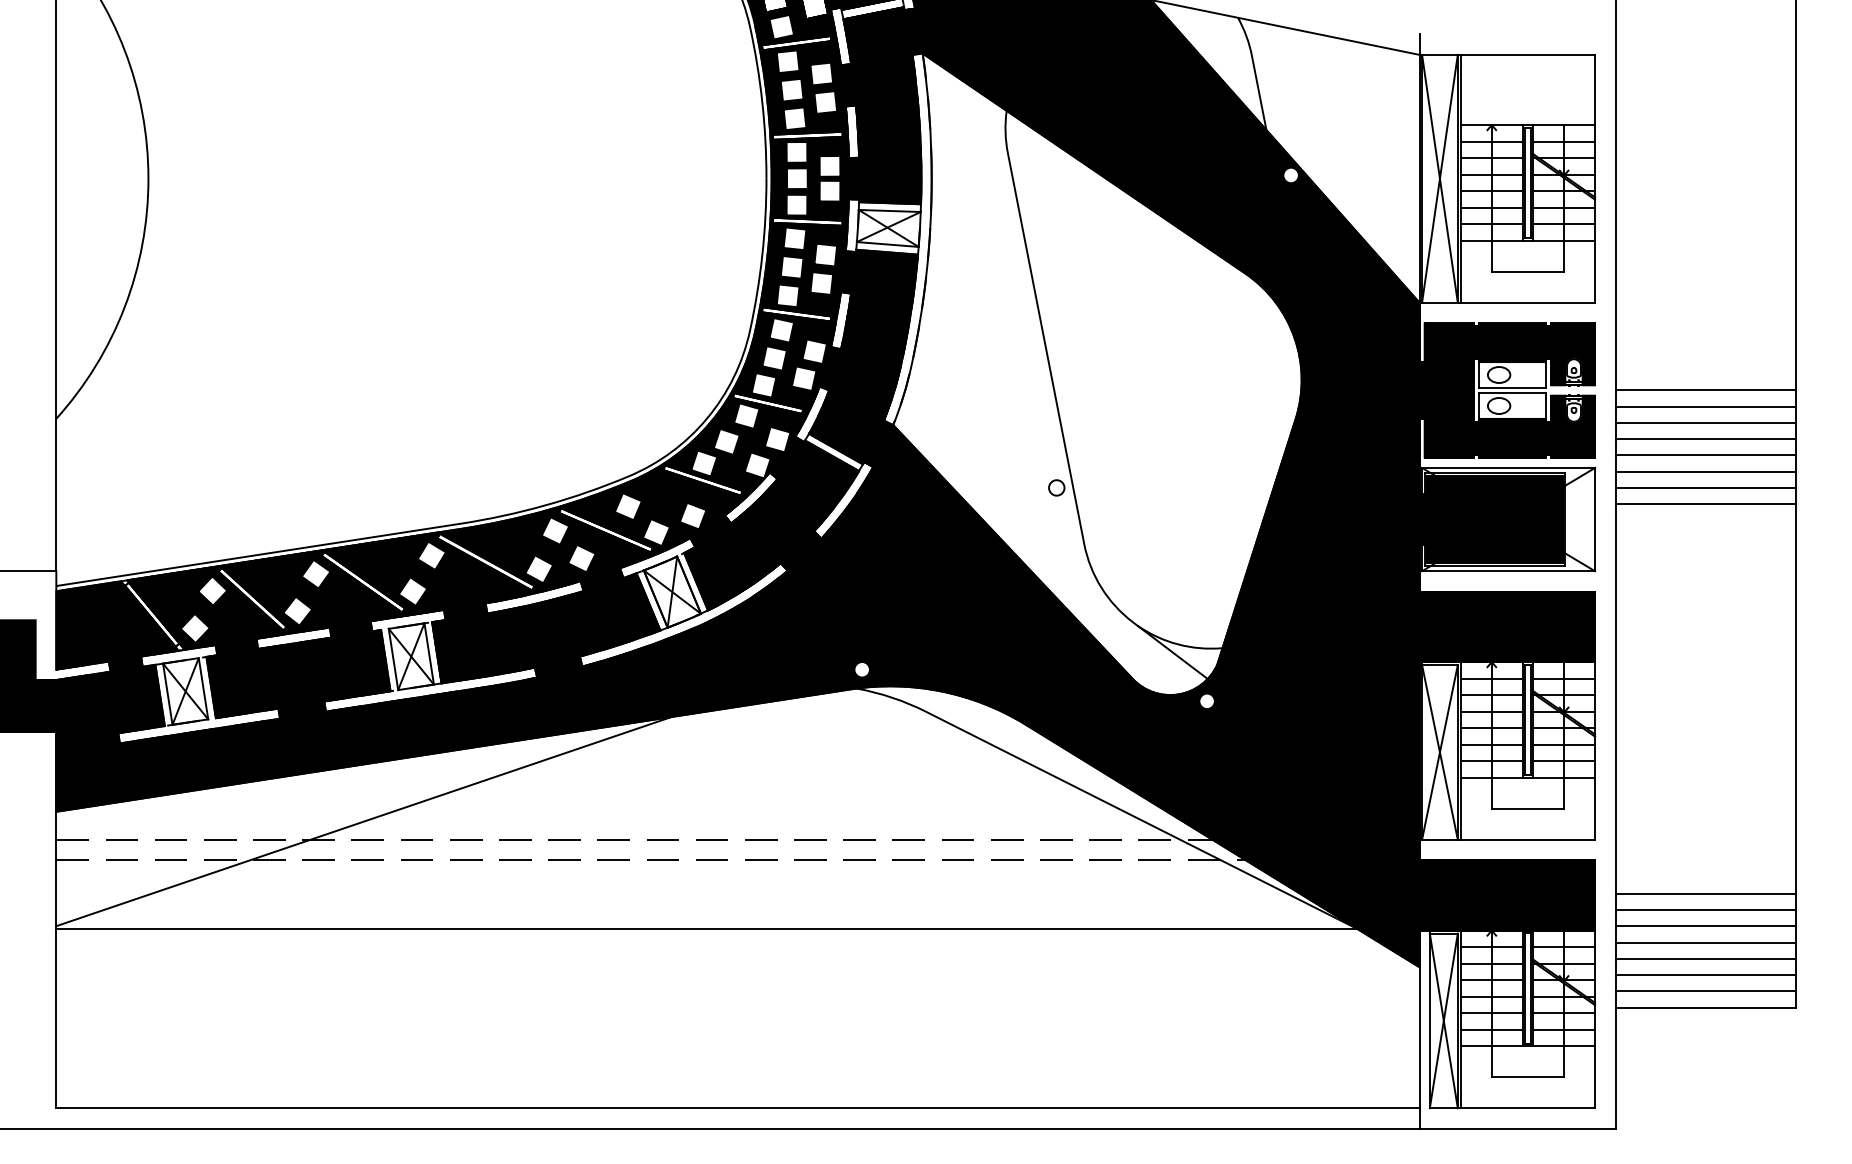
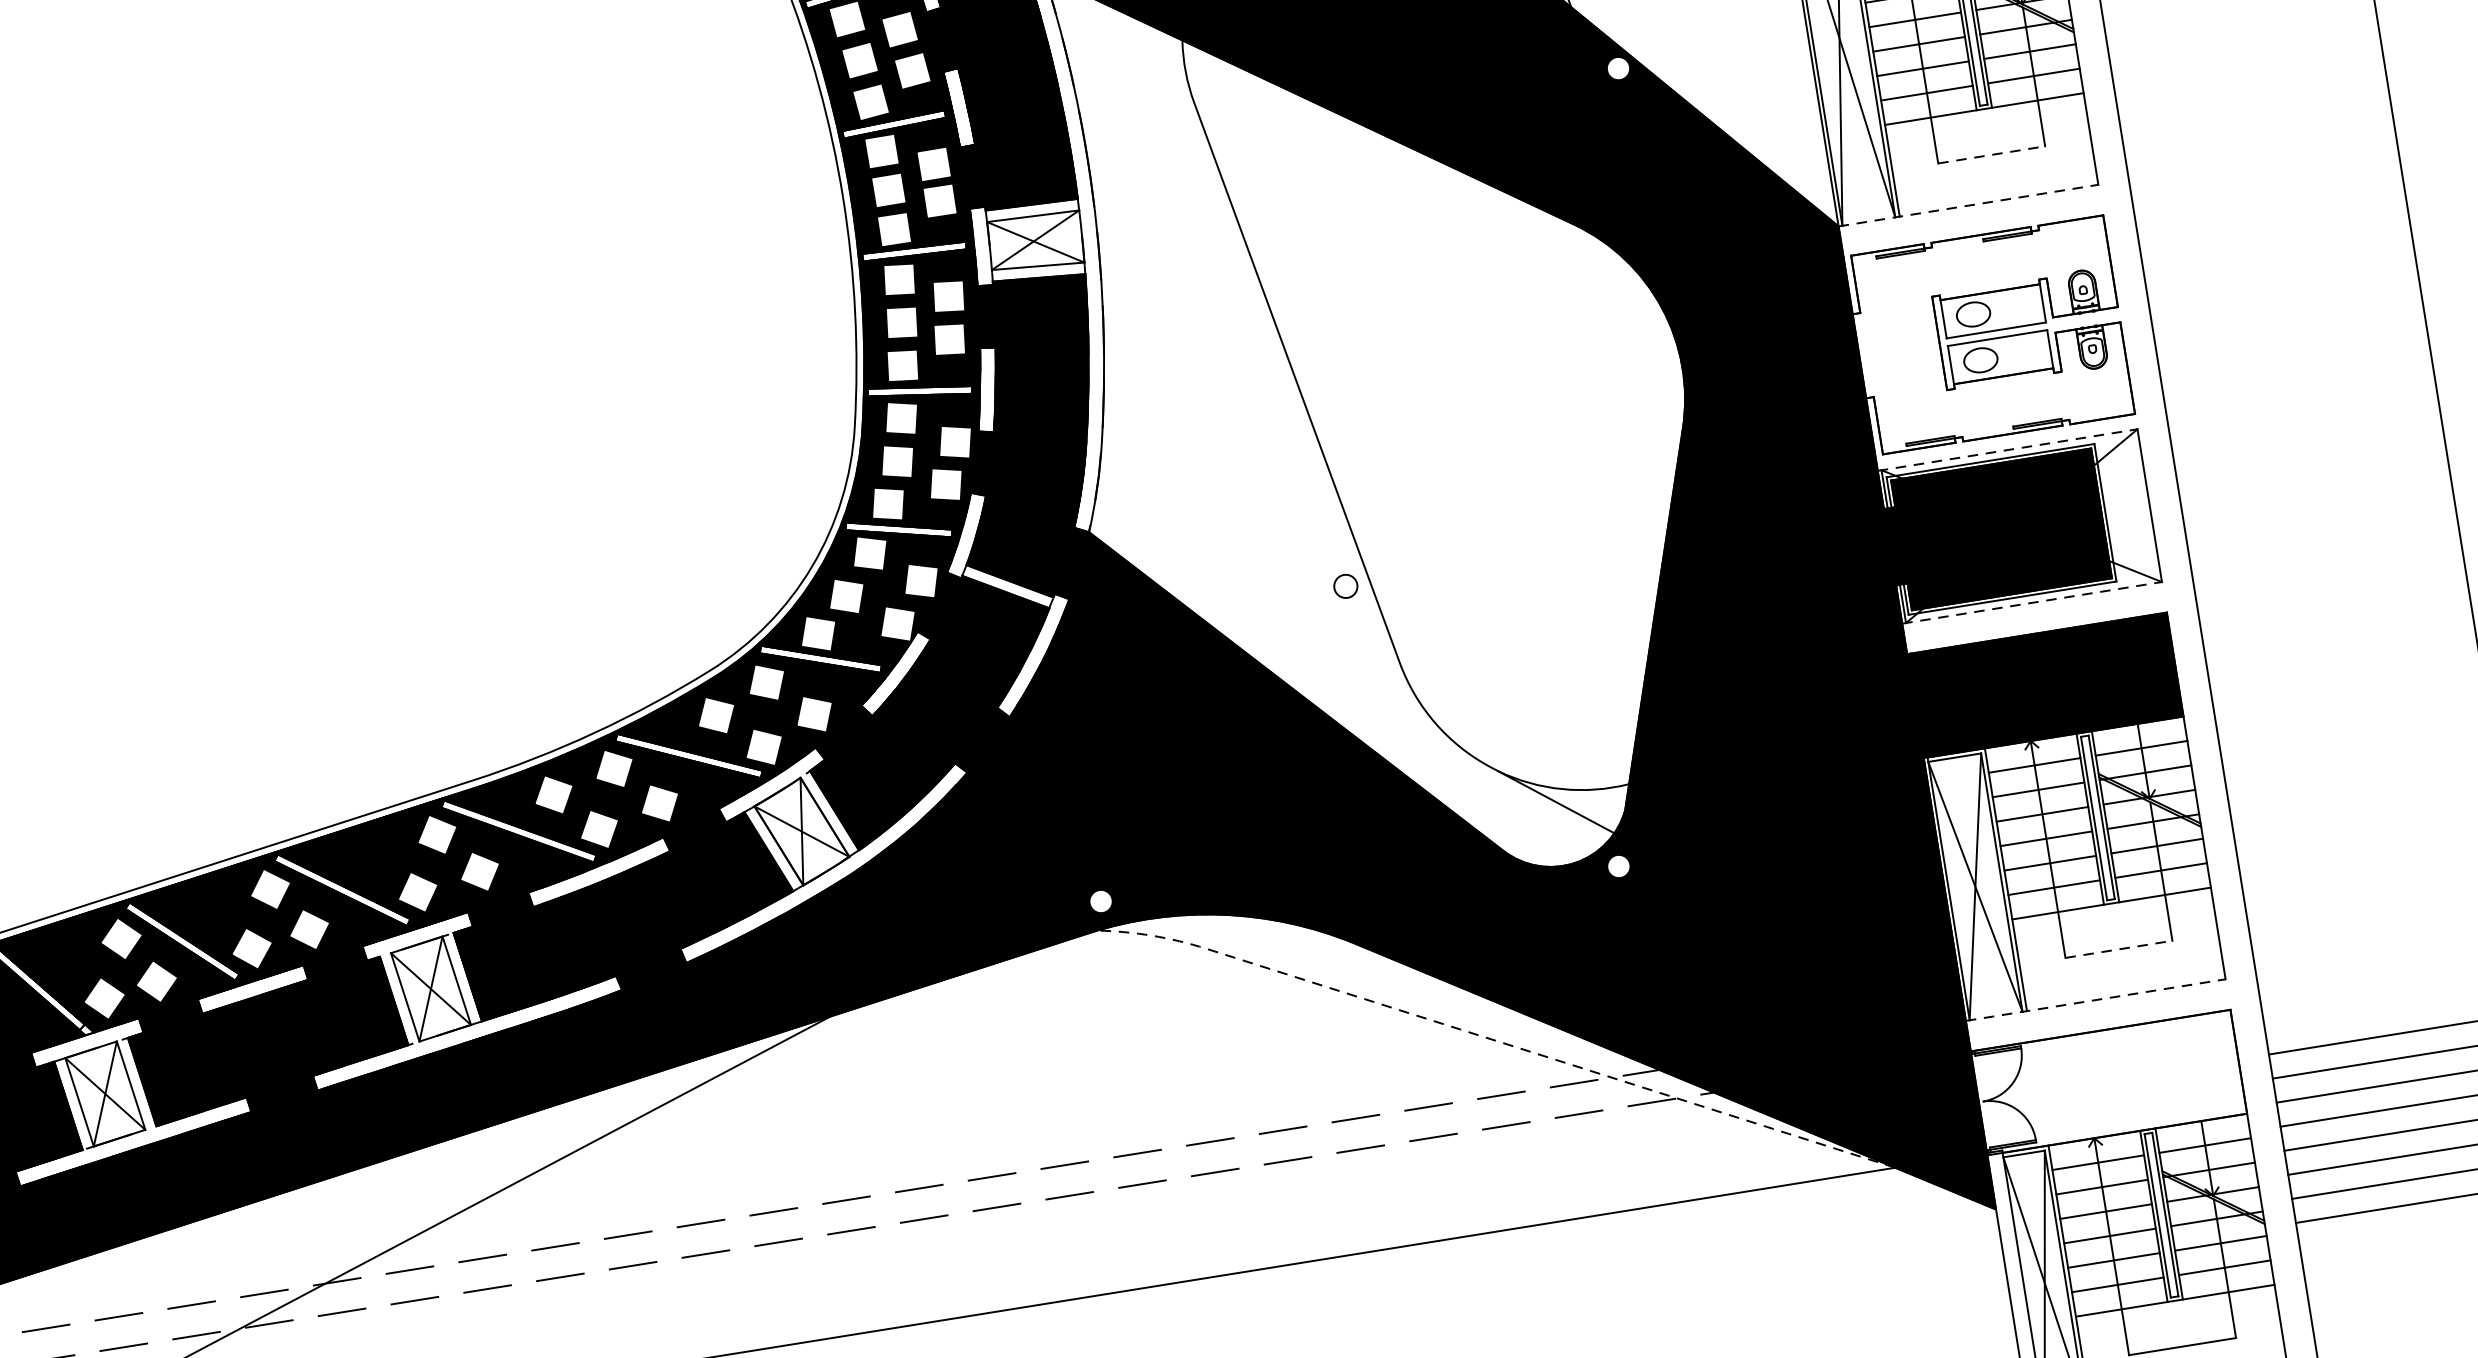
line: (1528, 271) -> (1992, 154), solid -> dashed
line: (1507, 302) -> (1968, 205), solid -> dashed
fill: (1507, 390) -> (1989, 335), removed
line: (1705, 390) -> (2282, 288), removed
line: (1705, 406) -> (2286, 312), removed
line: (1705, 422) -> (2290, 335), removed
line: (1705, 439) -> (2294, 361), removed
line: (1705, 455) -> (2297, 384), removed
line: (1507, 467) -> (2007, 449), solid -> dashed
line: (1705, 471) -> (2301, 408), removed
line: (1705, 487) -> (2305, 432), removed
line: (1705, 504) -> (2309, 457), removed
line: (1507, 571) -> (2032, 603), solid -> dashed
line: (1105, 802) -> (1492, 1040), solid -> dashed
line: (1528, 808) -> (2119, 948), solid -> dashed
line: (1507, 839) -> (2096, 999), solid -> dashed
fill: (1507, 895) -> (2109, 1082), removed

